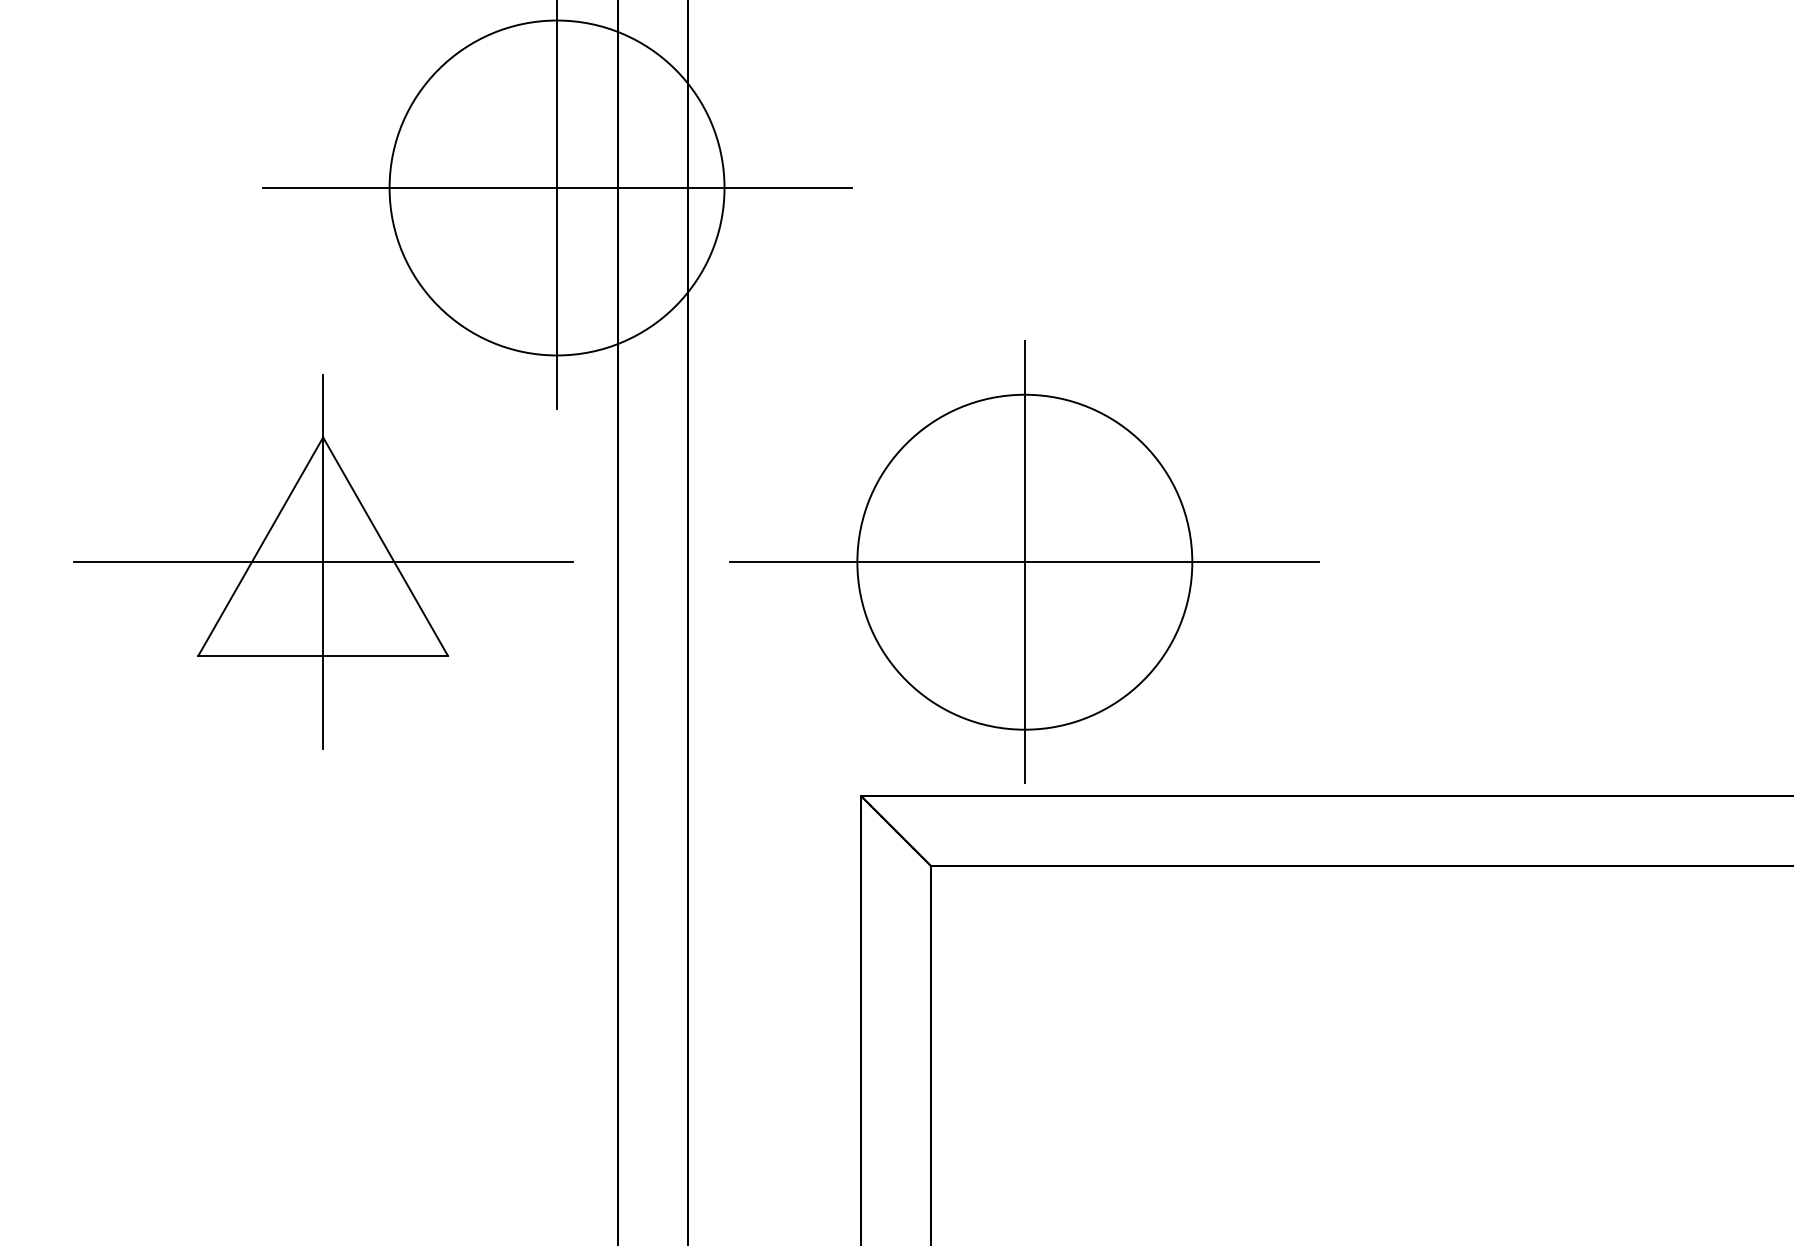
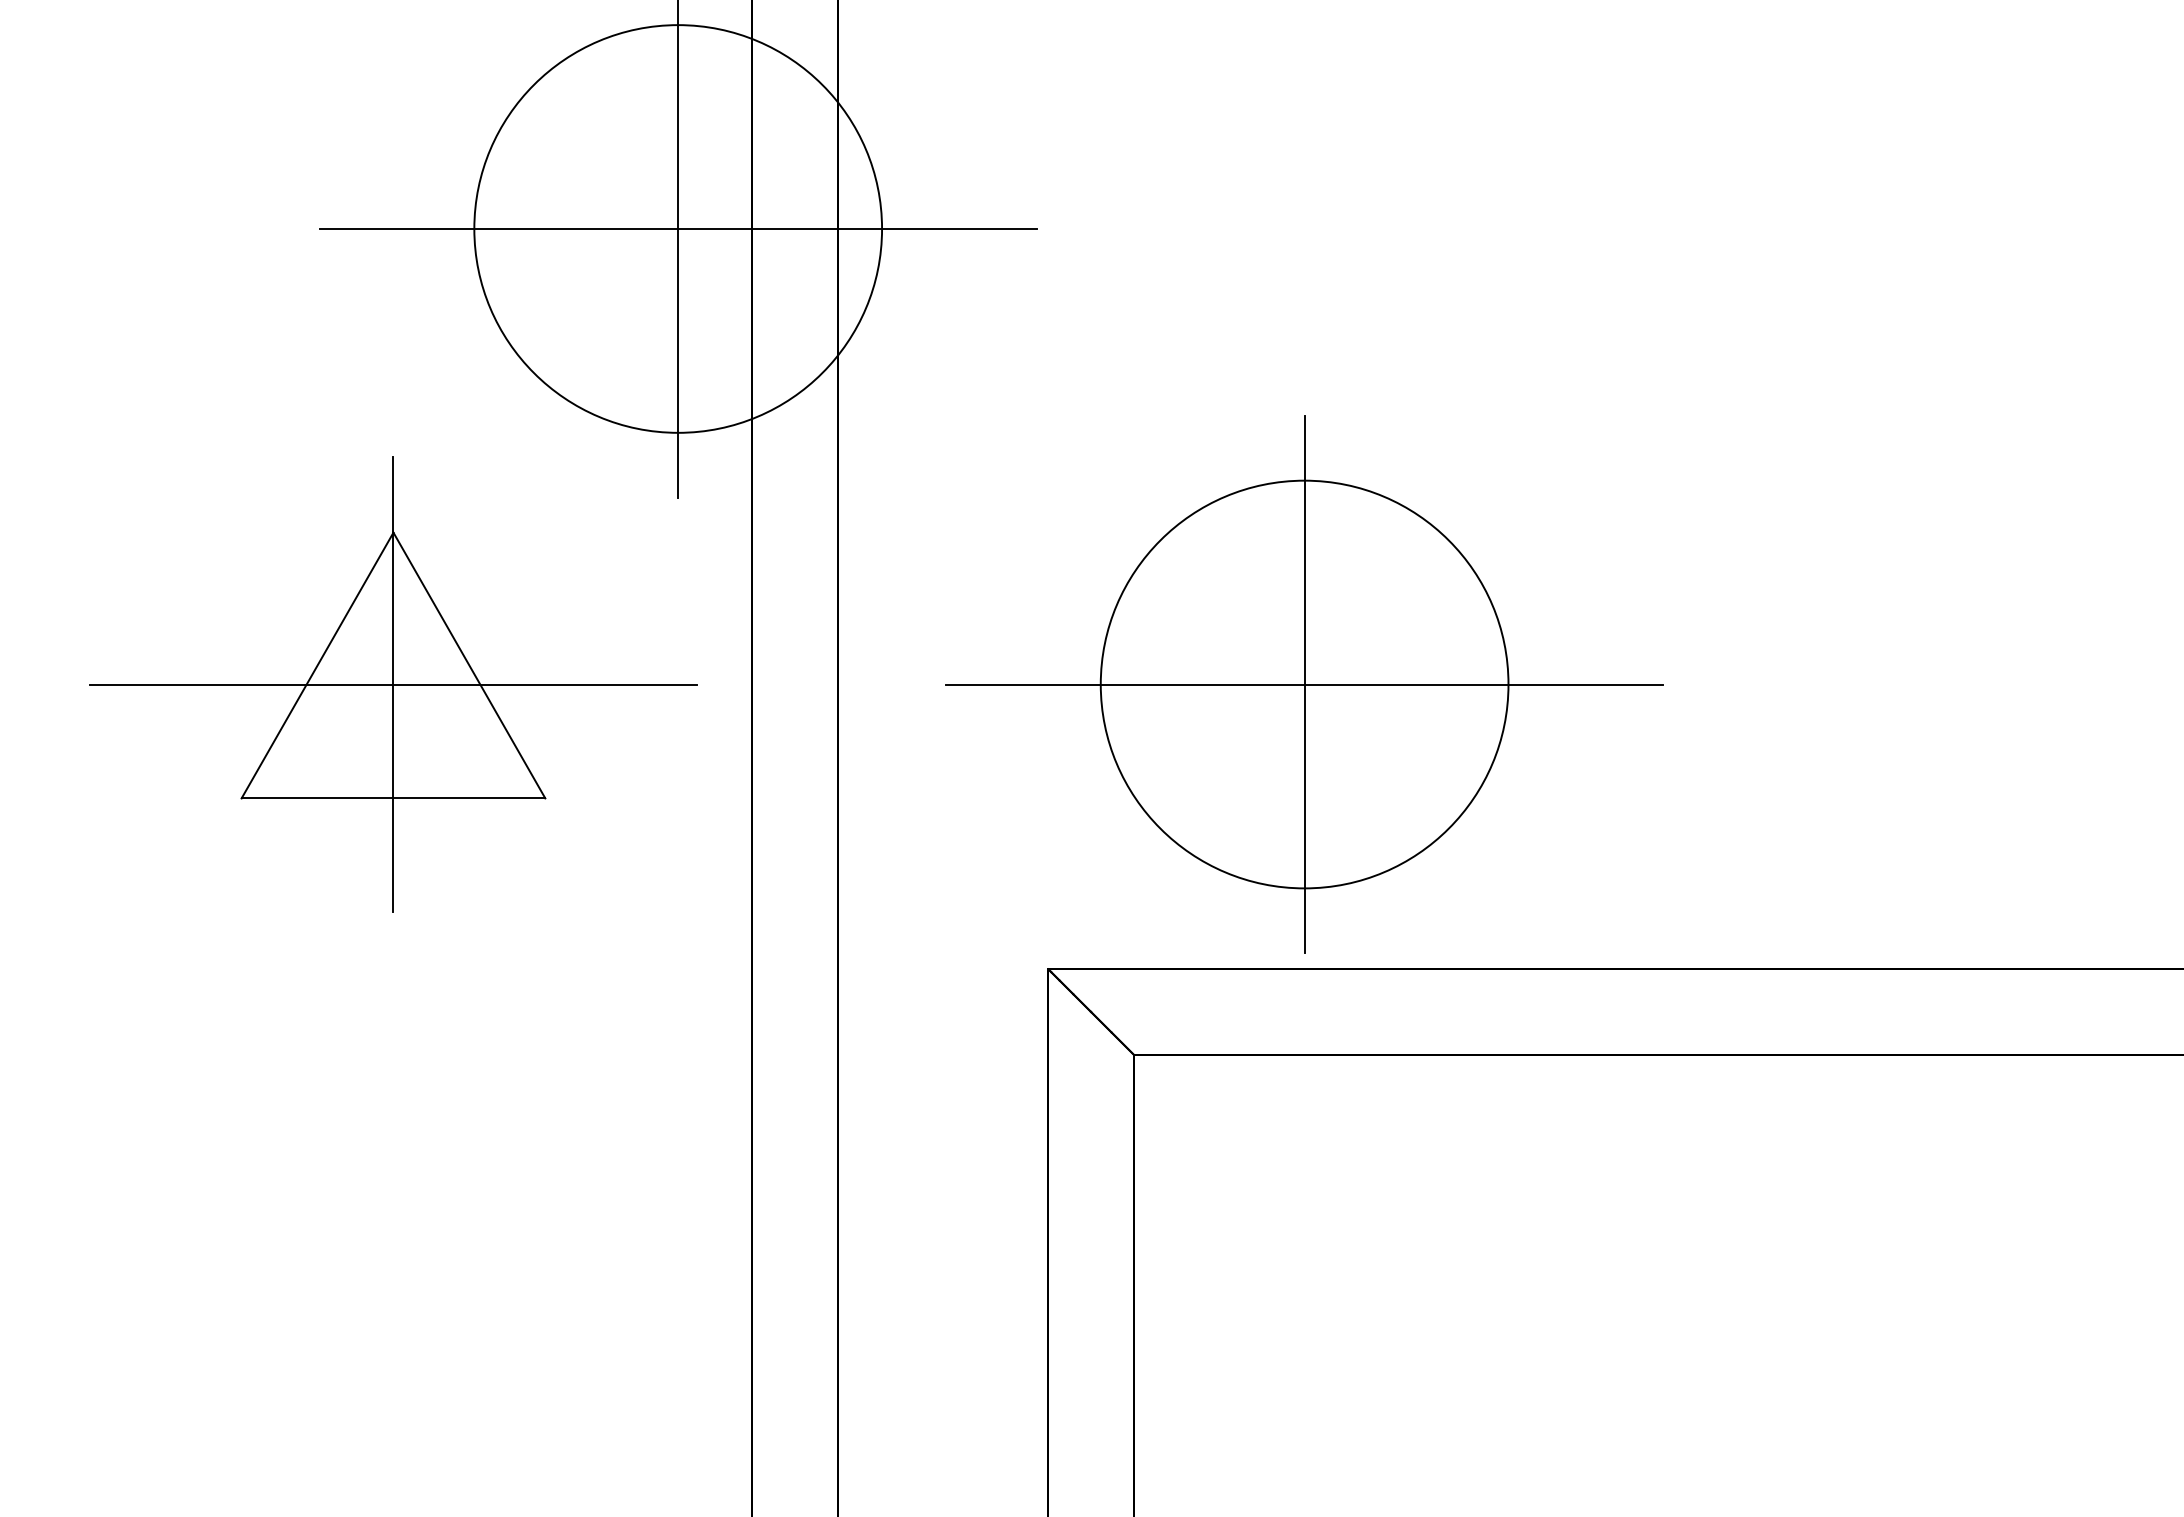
part: (1024, 562) -> (1304, 684), moved

